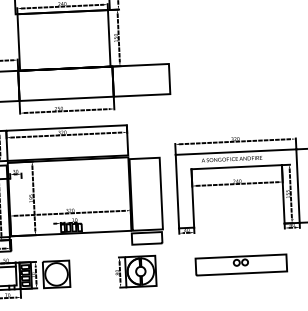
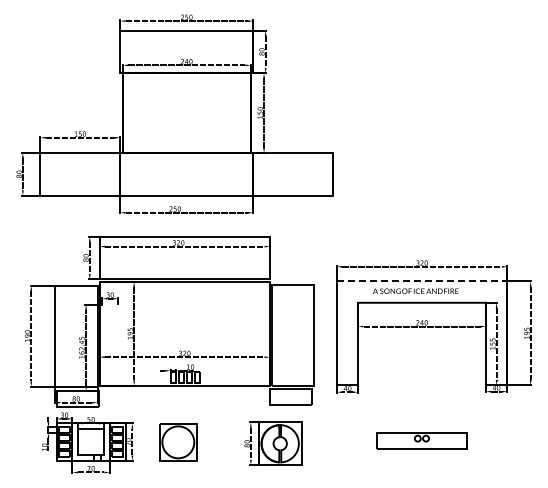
line: (236, 152) -> (422, 281), solid -> dashed
part: (240, 264) -> (421, 440), size x0.7
part: (56, 274) -> (178, 442), moved

